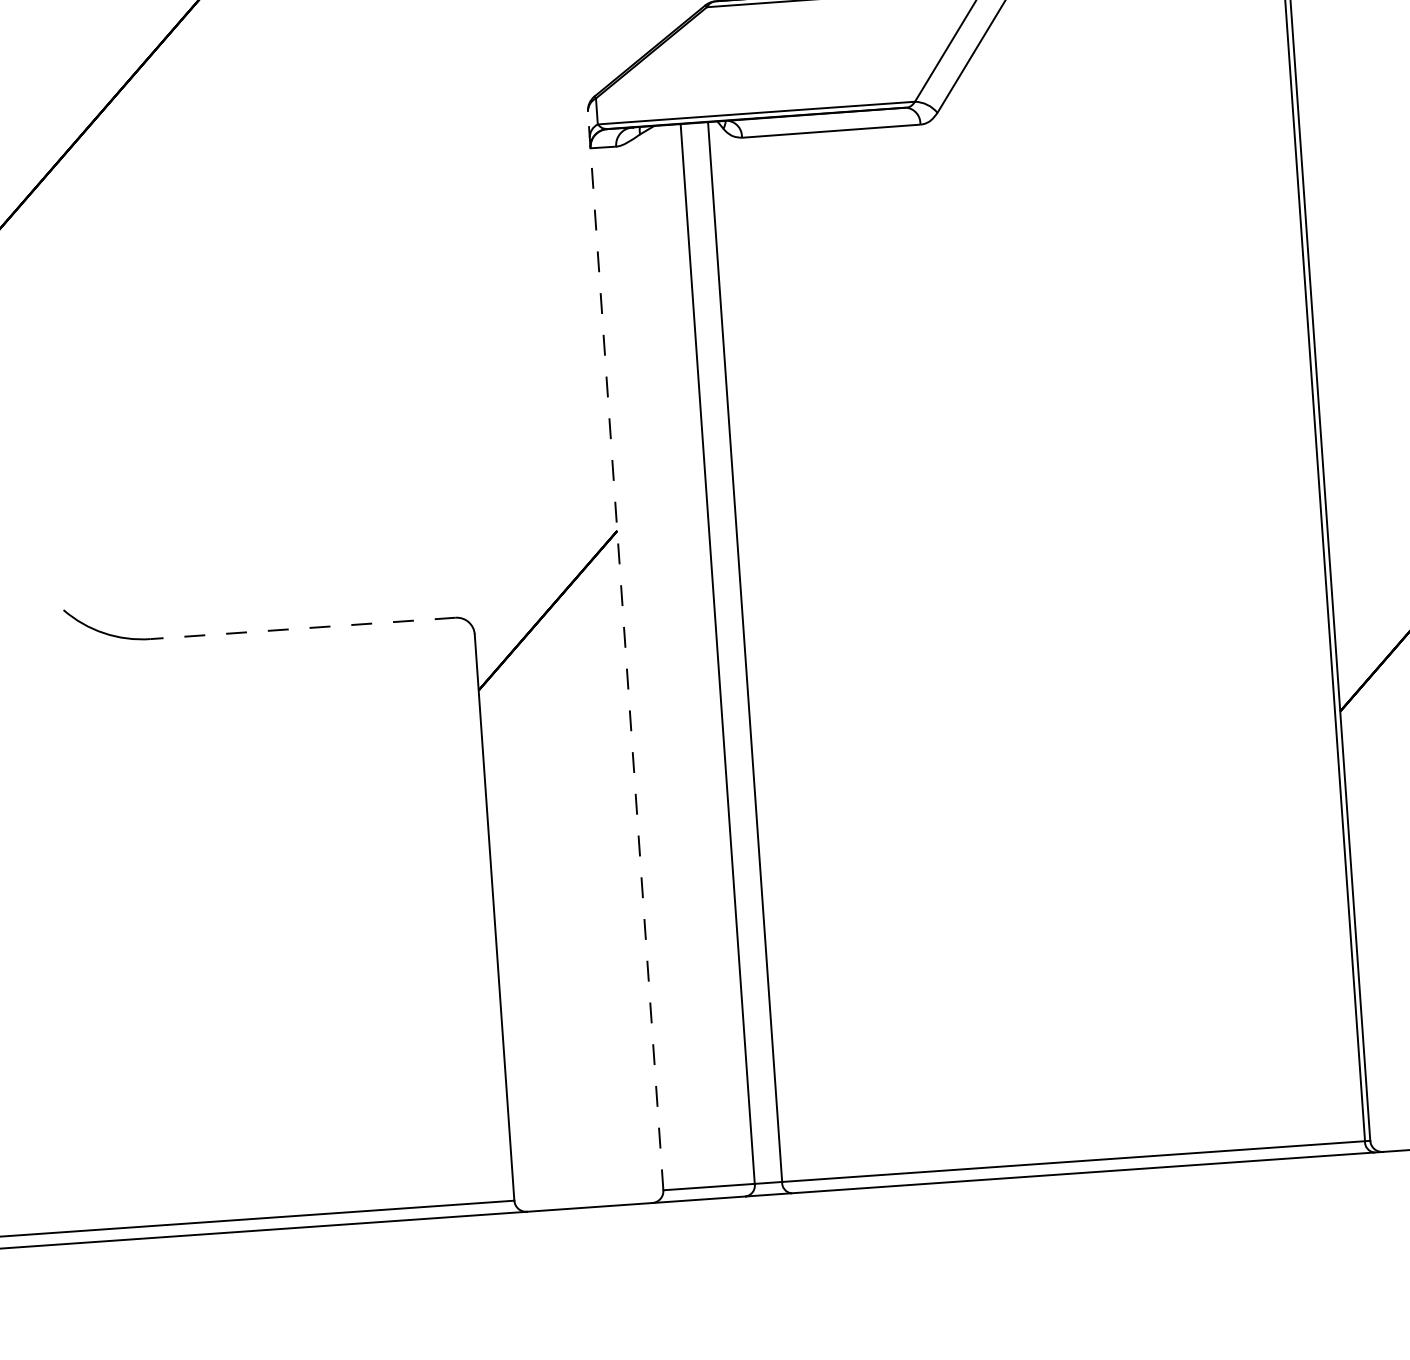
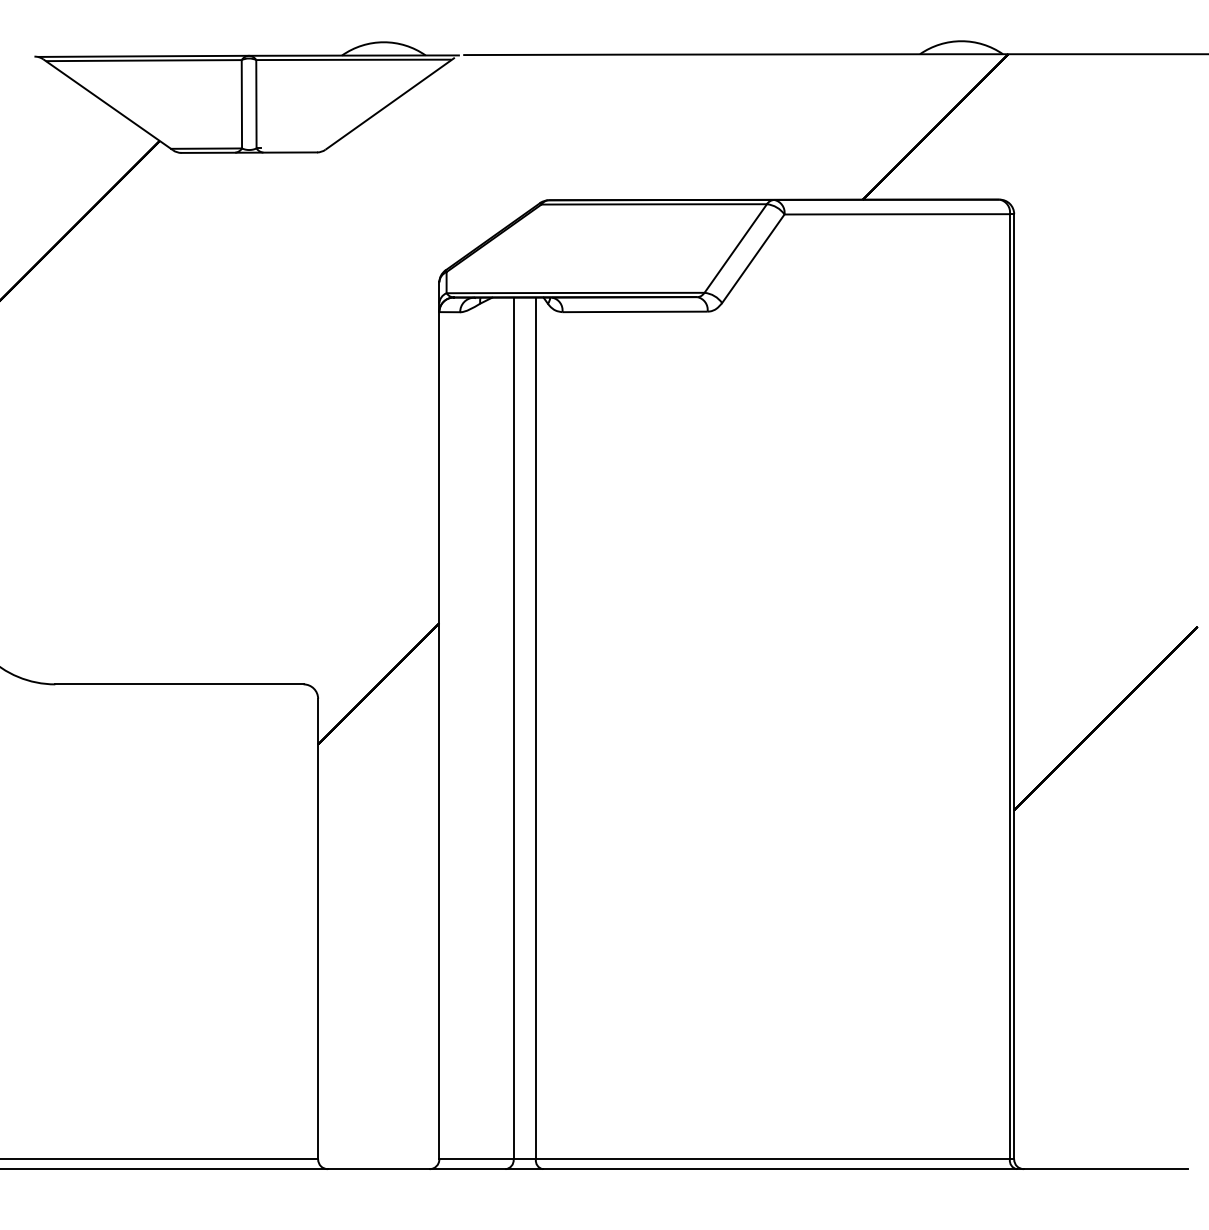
line: (301, 628) -> (178, 684), dashed -> solid
line: (625, 650) -> (439, 720), dashed -> solid

